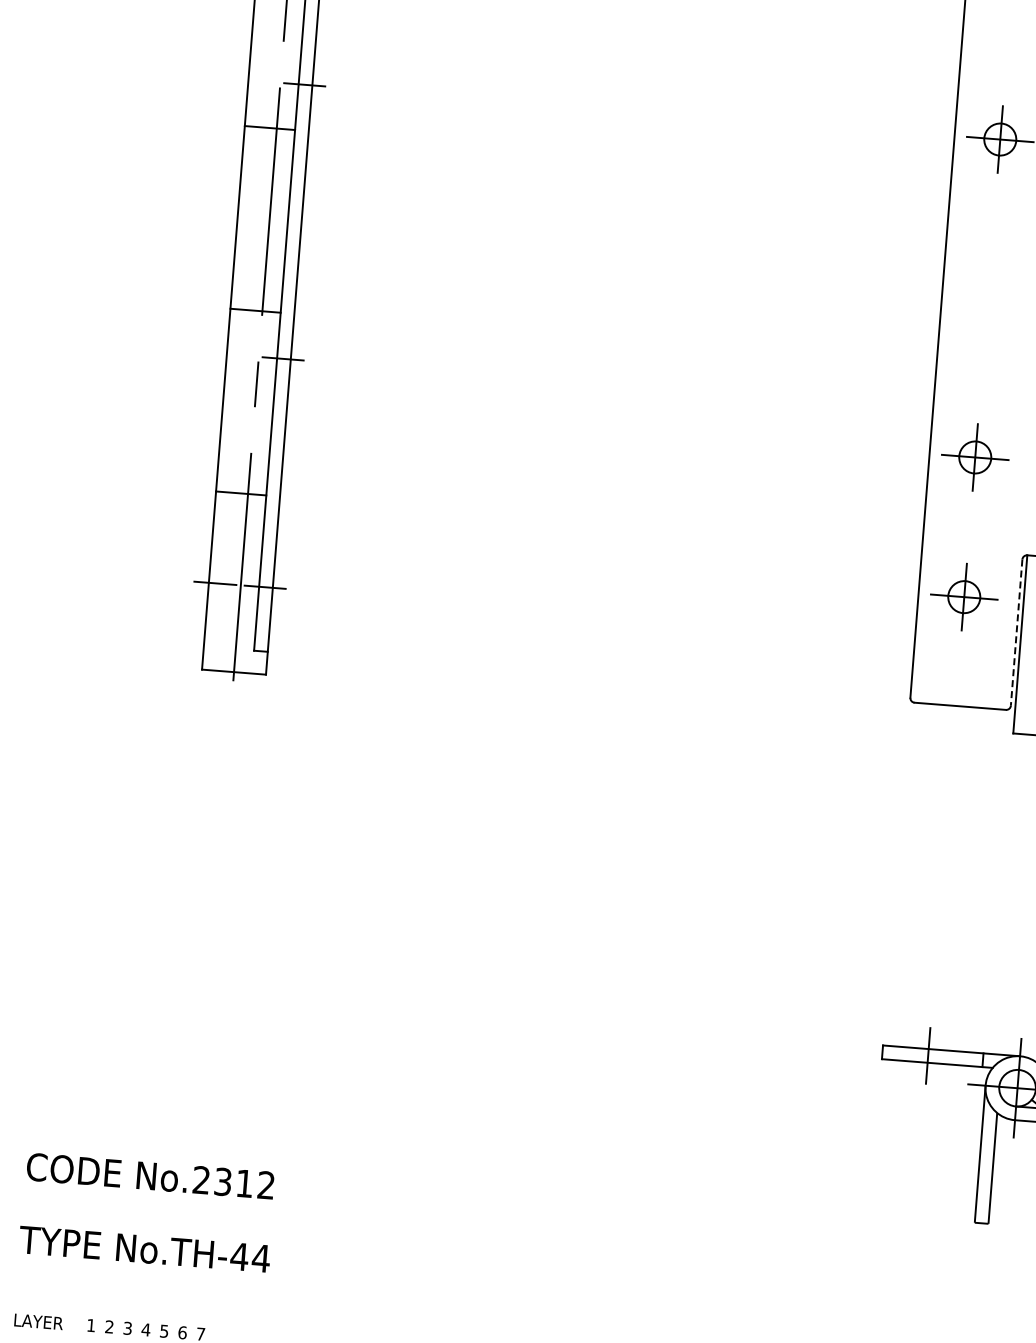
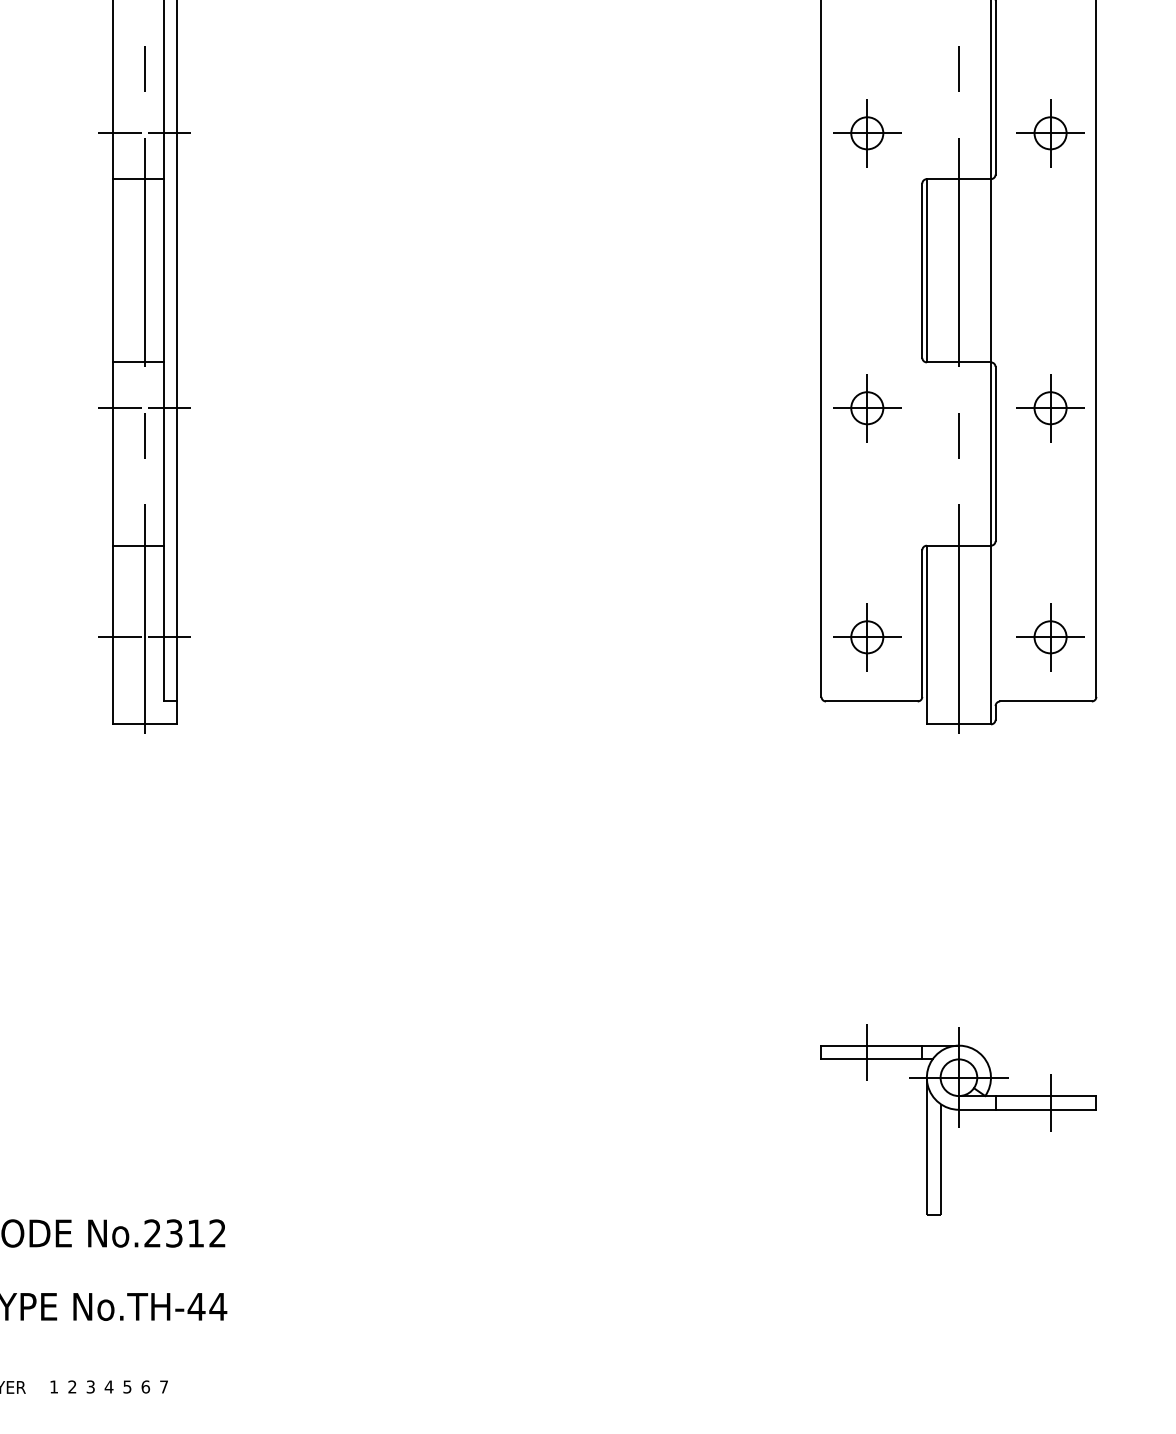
line: (254, 81) -> (119, 133), added
line: (233, 355) -> (119, 408), added
part: (975, 457) -> (867, 408), moved
part: (964, 597) -> (867, 637), moved
line: (1016, 633) -> (922, 624), dashed -> solid

